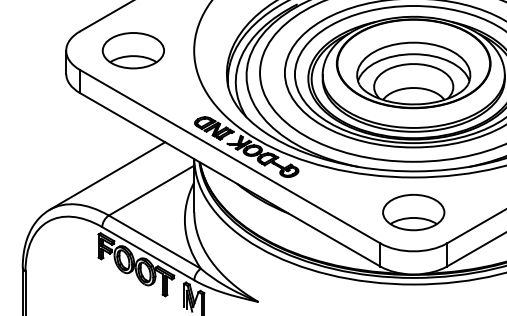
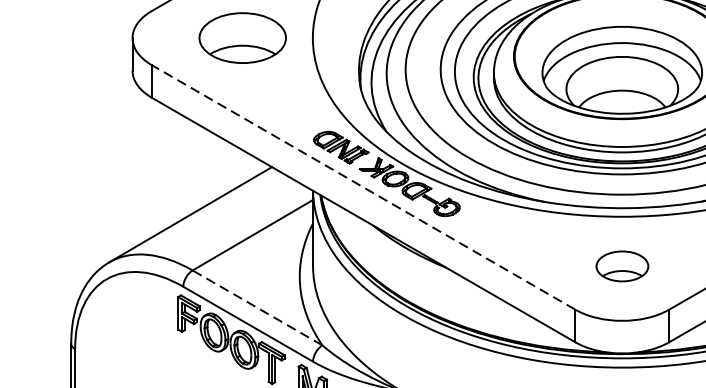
part: (132, 50) -> (241, 37), moved
line: (229, 156) -> (362, 187), solid -> dashed
part: (413, 212) -> (621, 266), size x0.6
line: (154, 241) -> (256, 306), solid -> dashed

